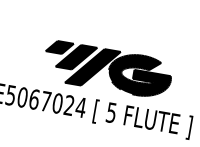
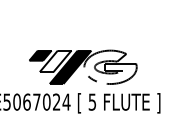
fill: (76, 57) -> (55, 61), removed
fill: (139, 75) -> (110, 67), removed

